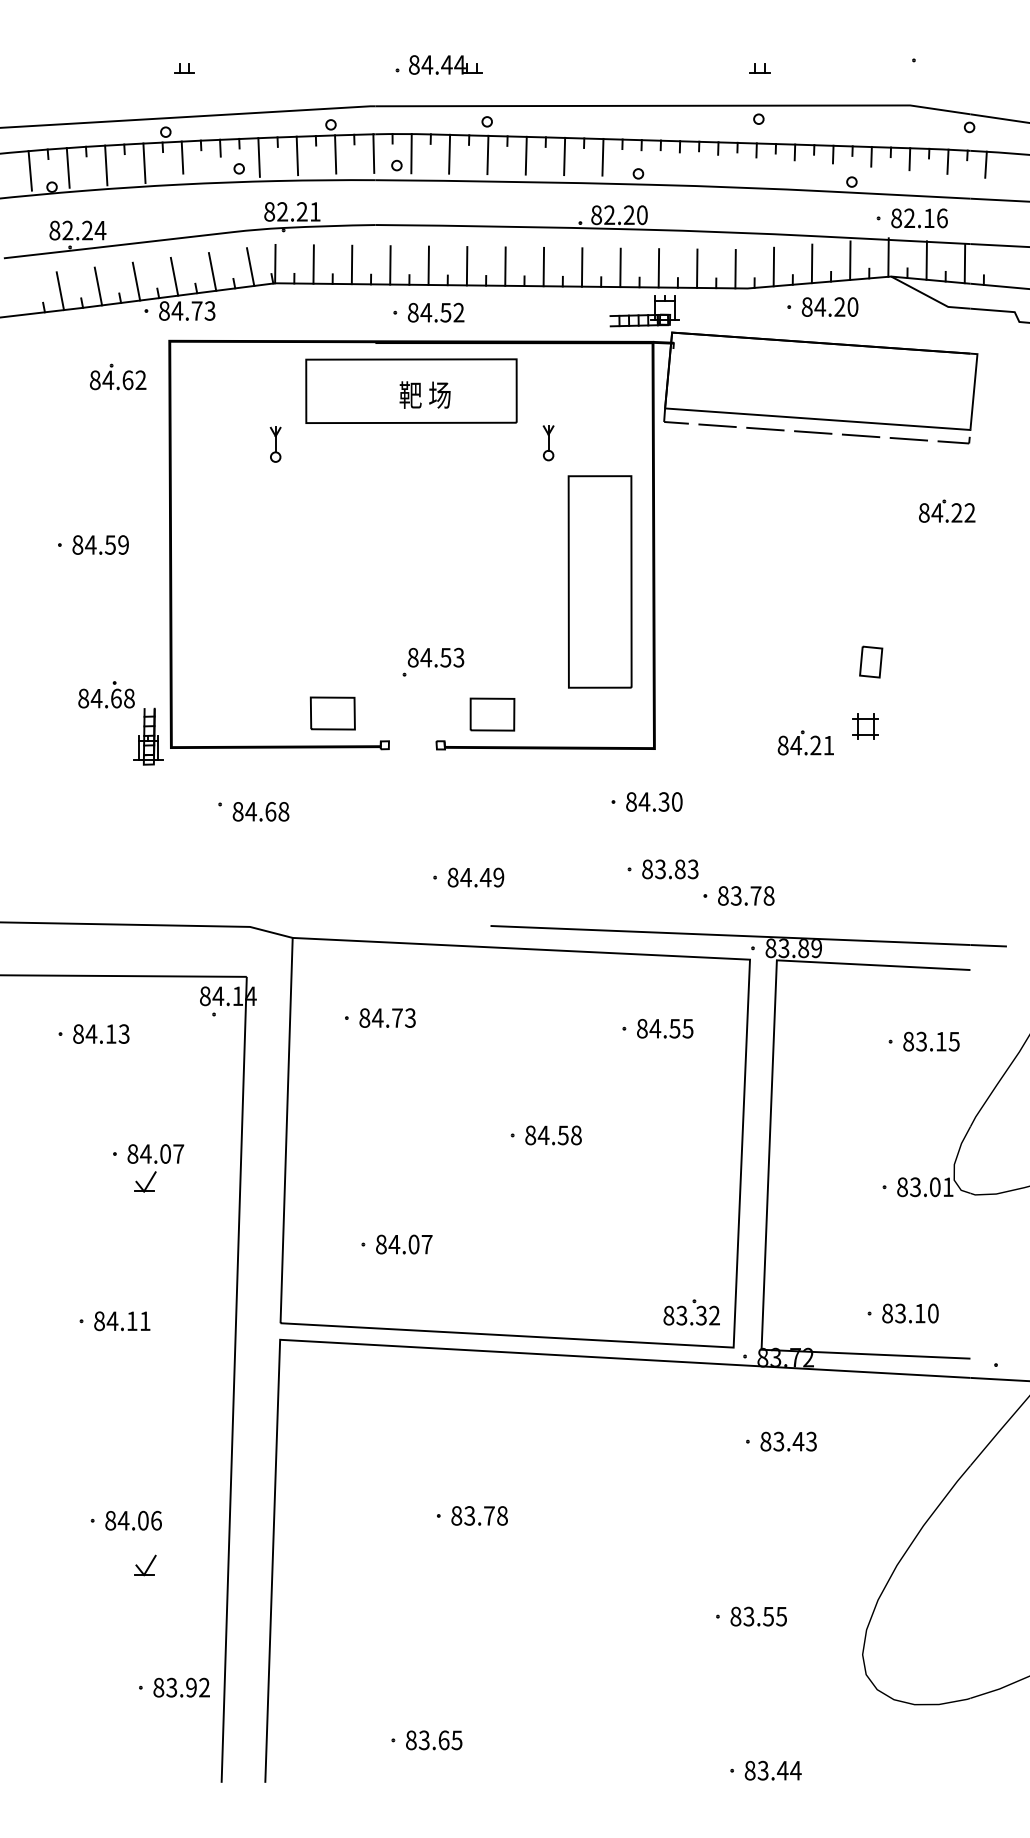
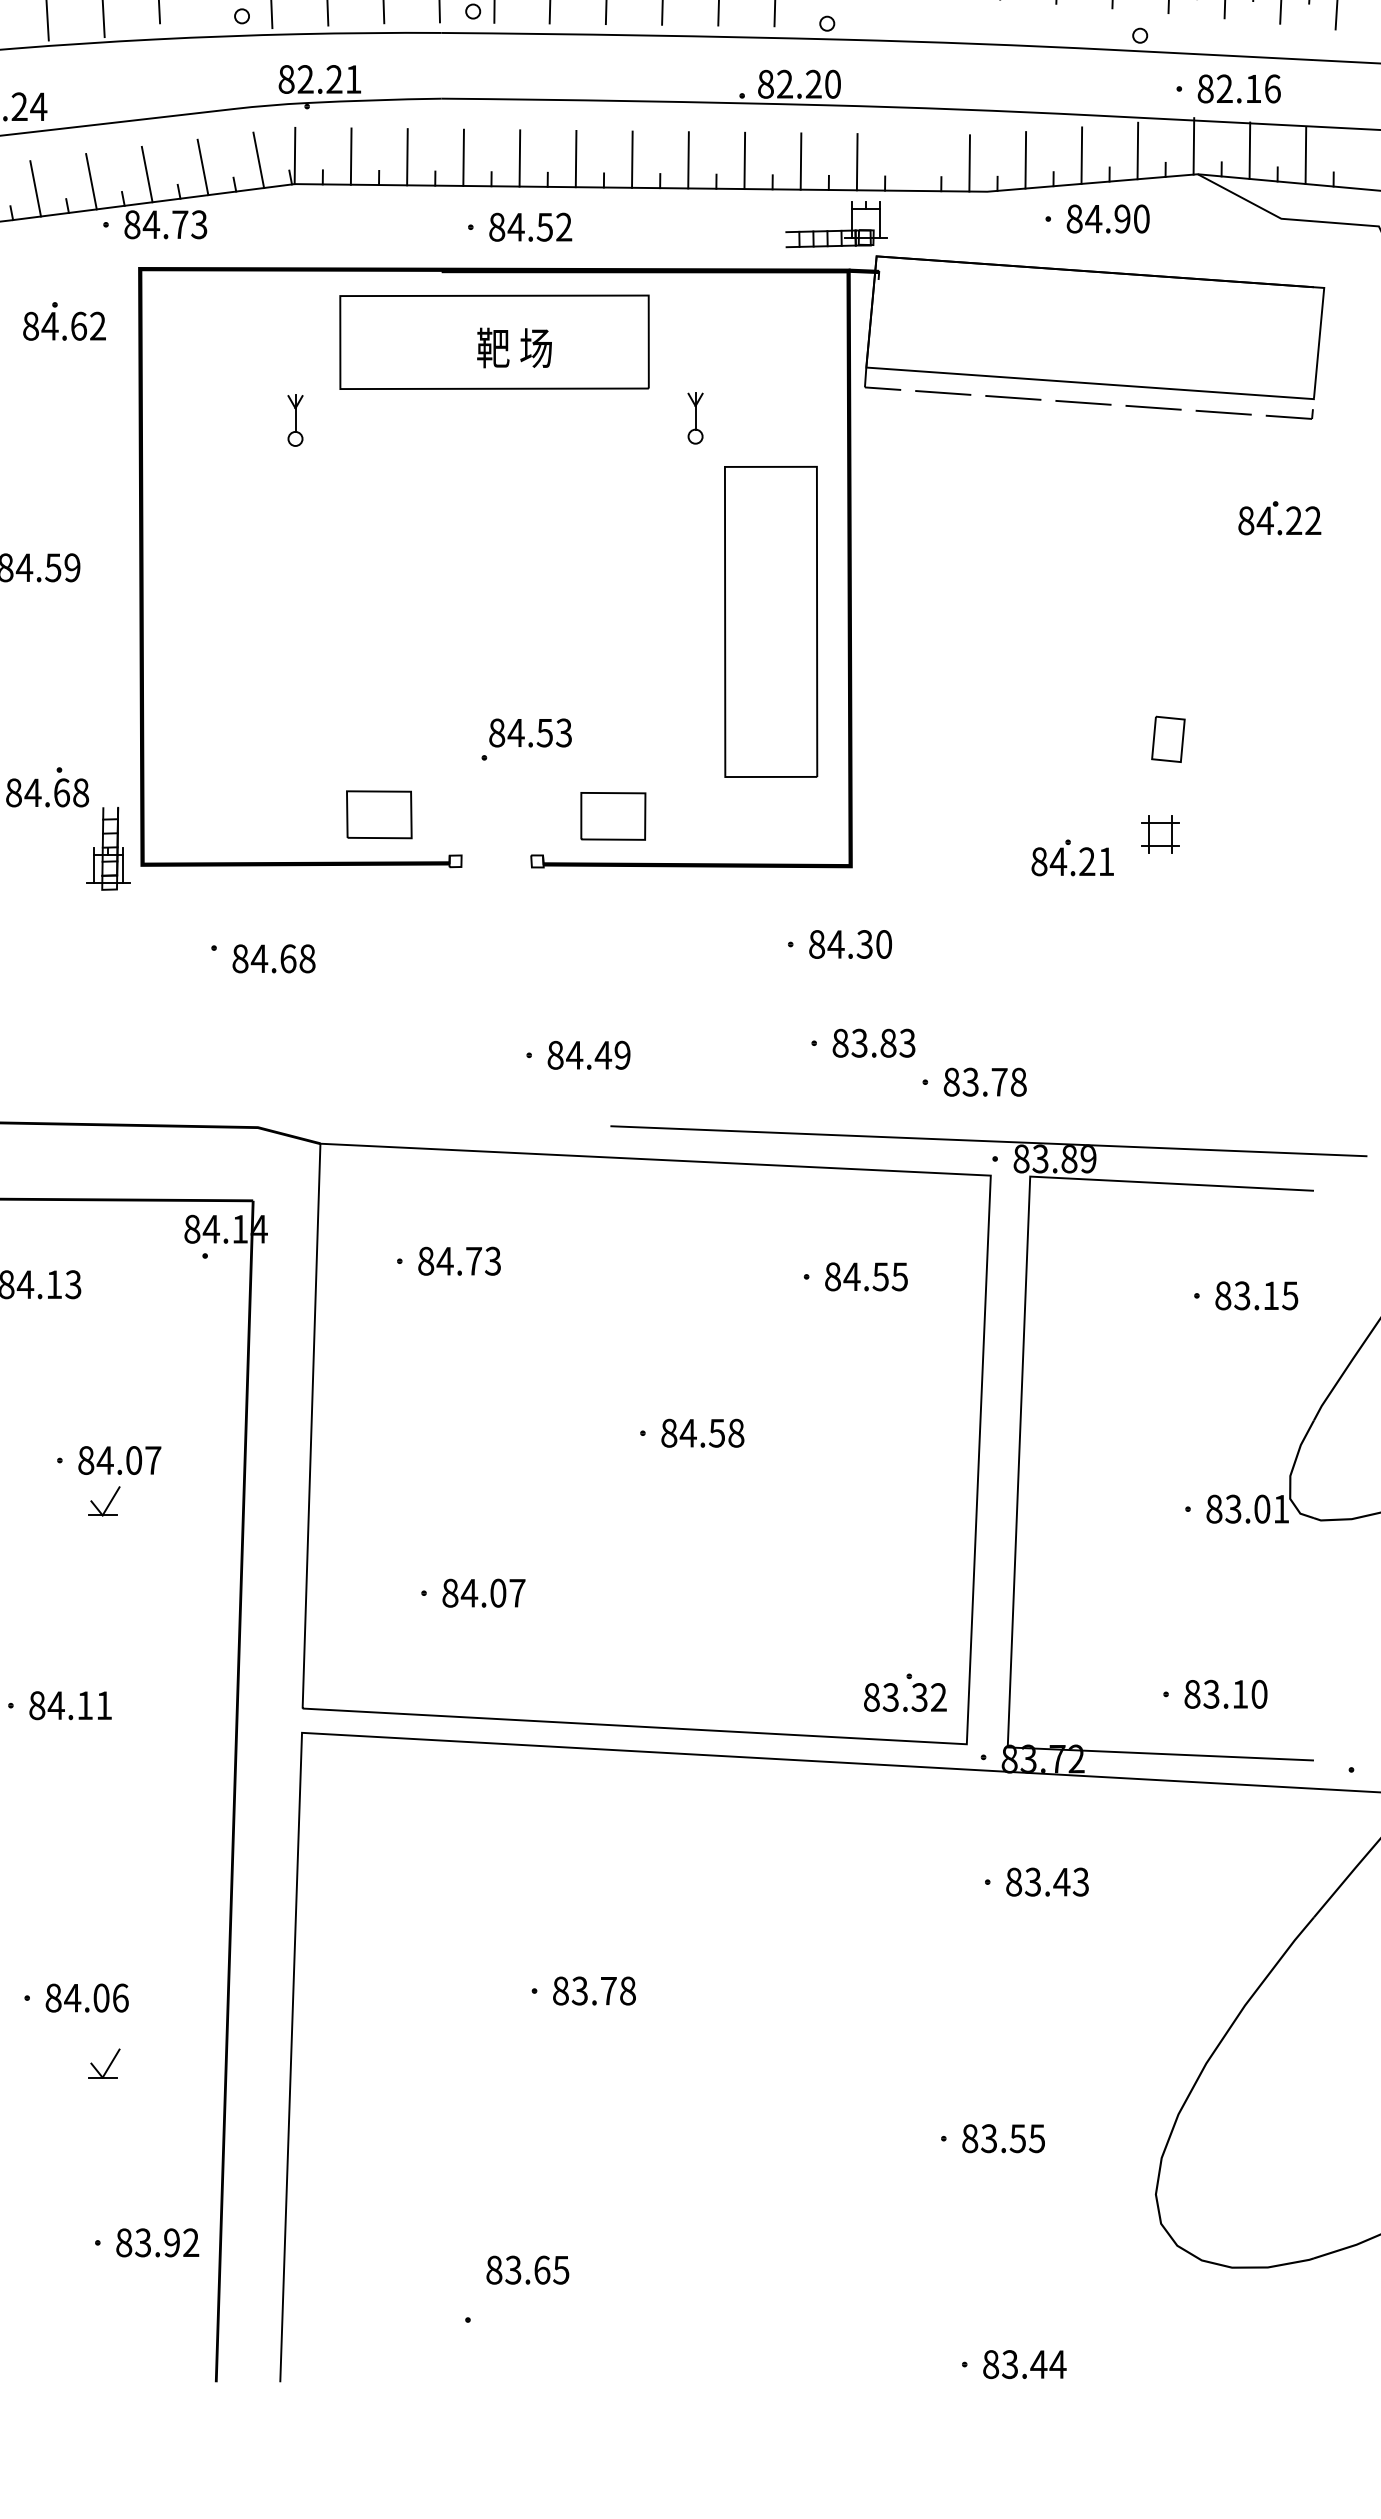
line: (697, 268) -> (913, 162), removed
text: (839, 306) -> (1121, 218), 84.20 -> 84.90
text: (434, 1740) -> (528, 2270), moved

